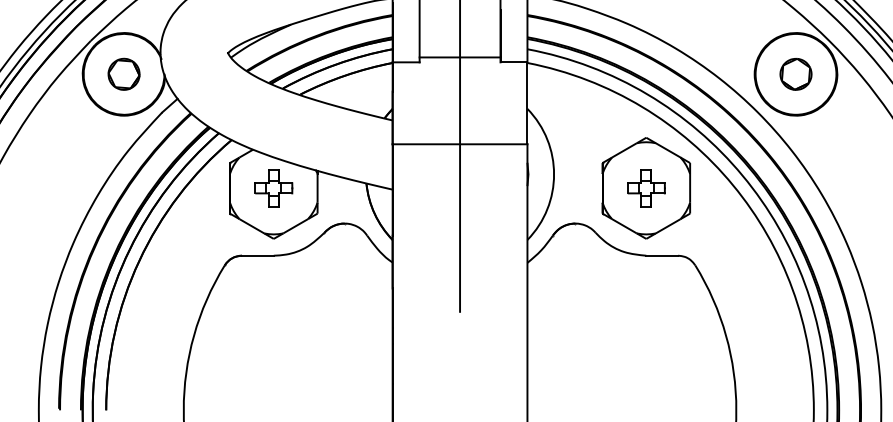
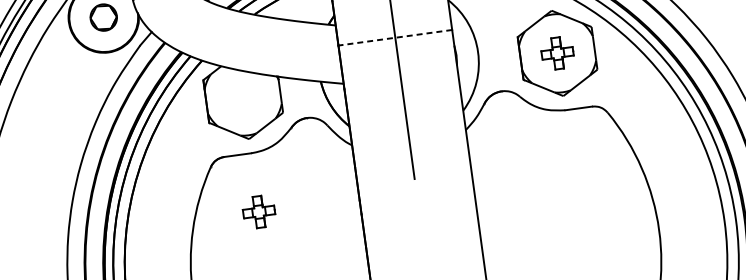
line: (459, 144) -> (394, 38), solid -> dashed
part: (273, 188) -> (258, 212), moved

